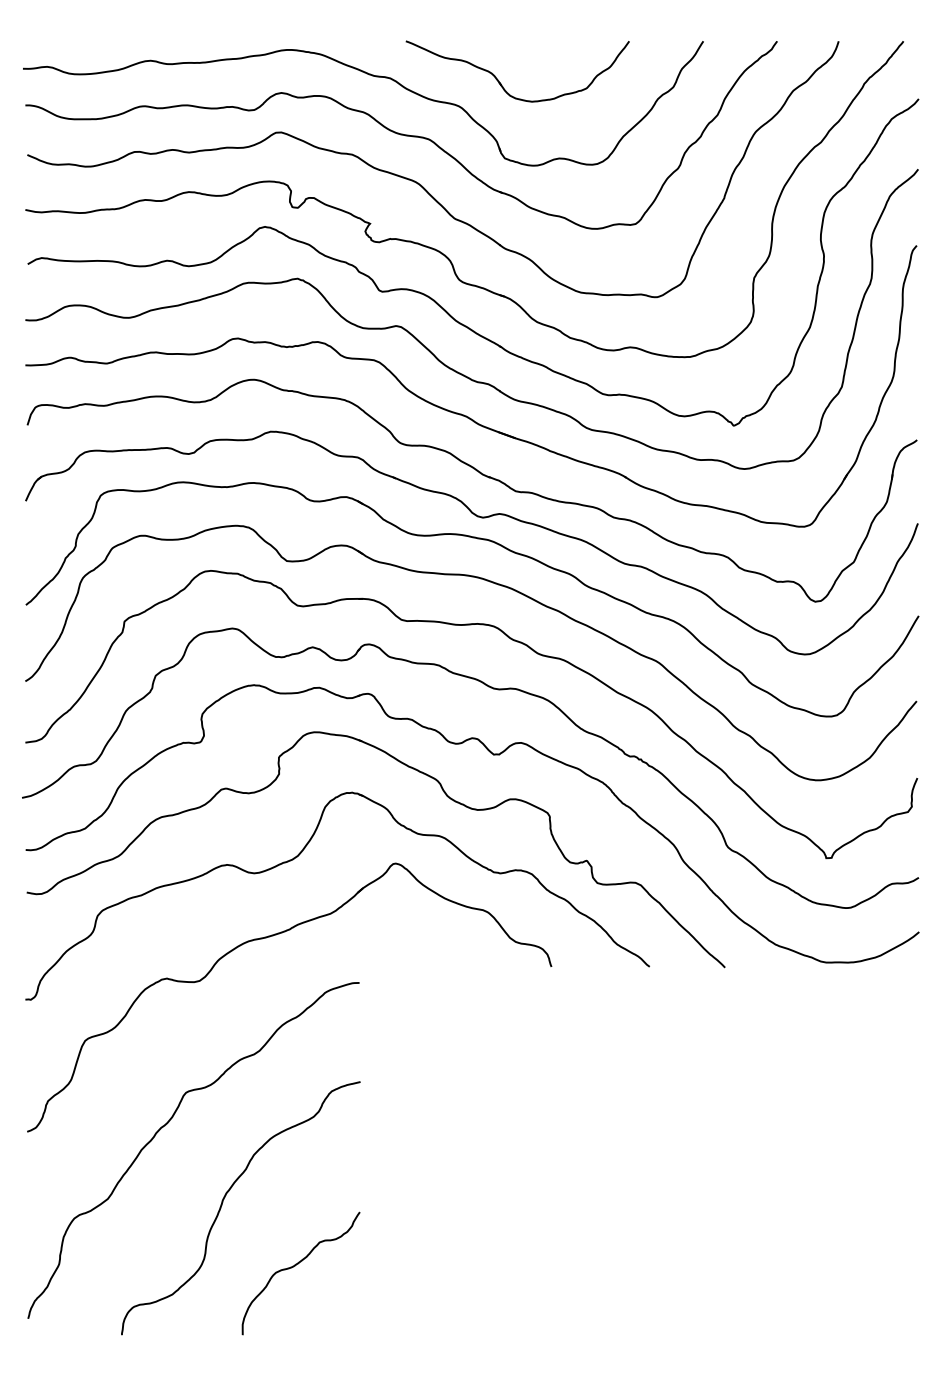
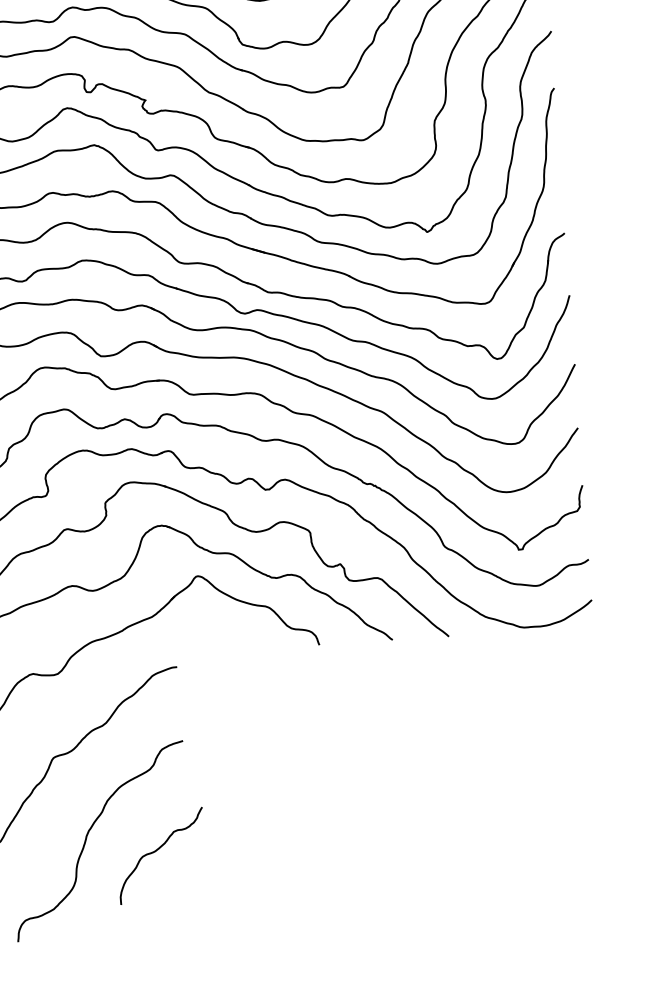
curve: (295, 1266) -> (157, 851), moved

